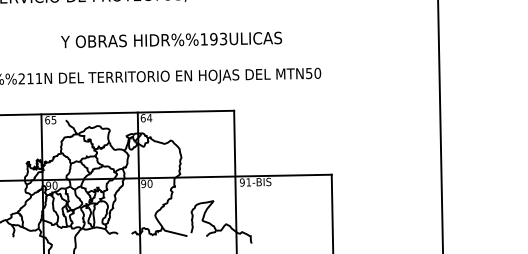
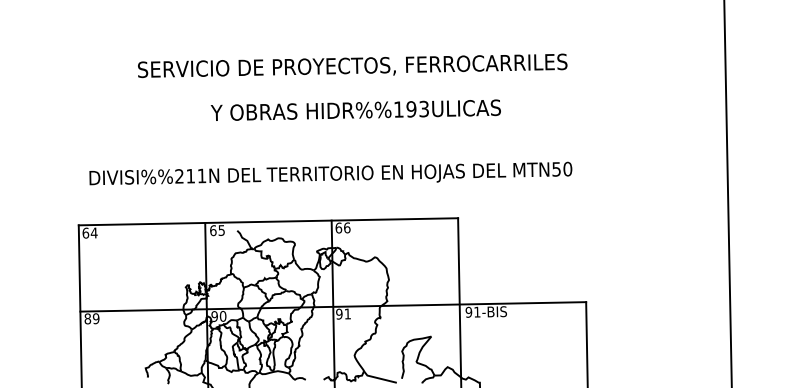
text: (171, 39) -> (355, 109), moved
text: (149, 117) -> (346, 227), 64 -> 66
text: (149, 183) -> (347, 313), 90 -> 91

